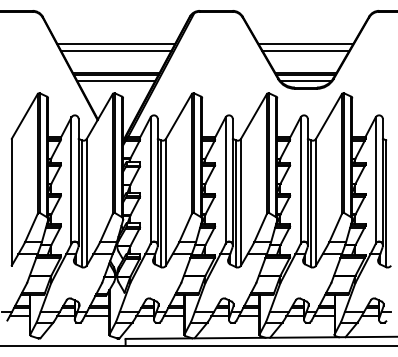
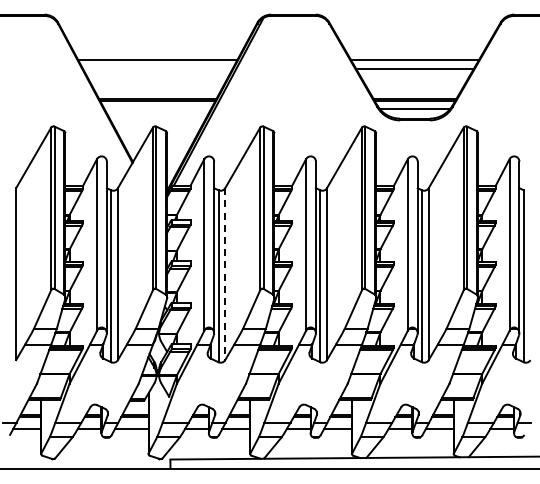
line: (116, 50) -> (157, 68), removed
line: (116, 80) -> (157, 109), removed
line: (166, 202) -> (225, 274), solid -> dashed

